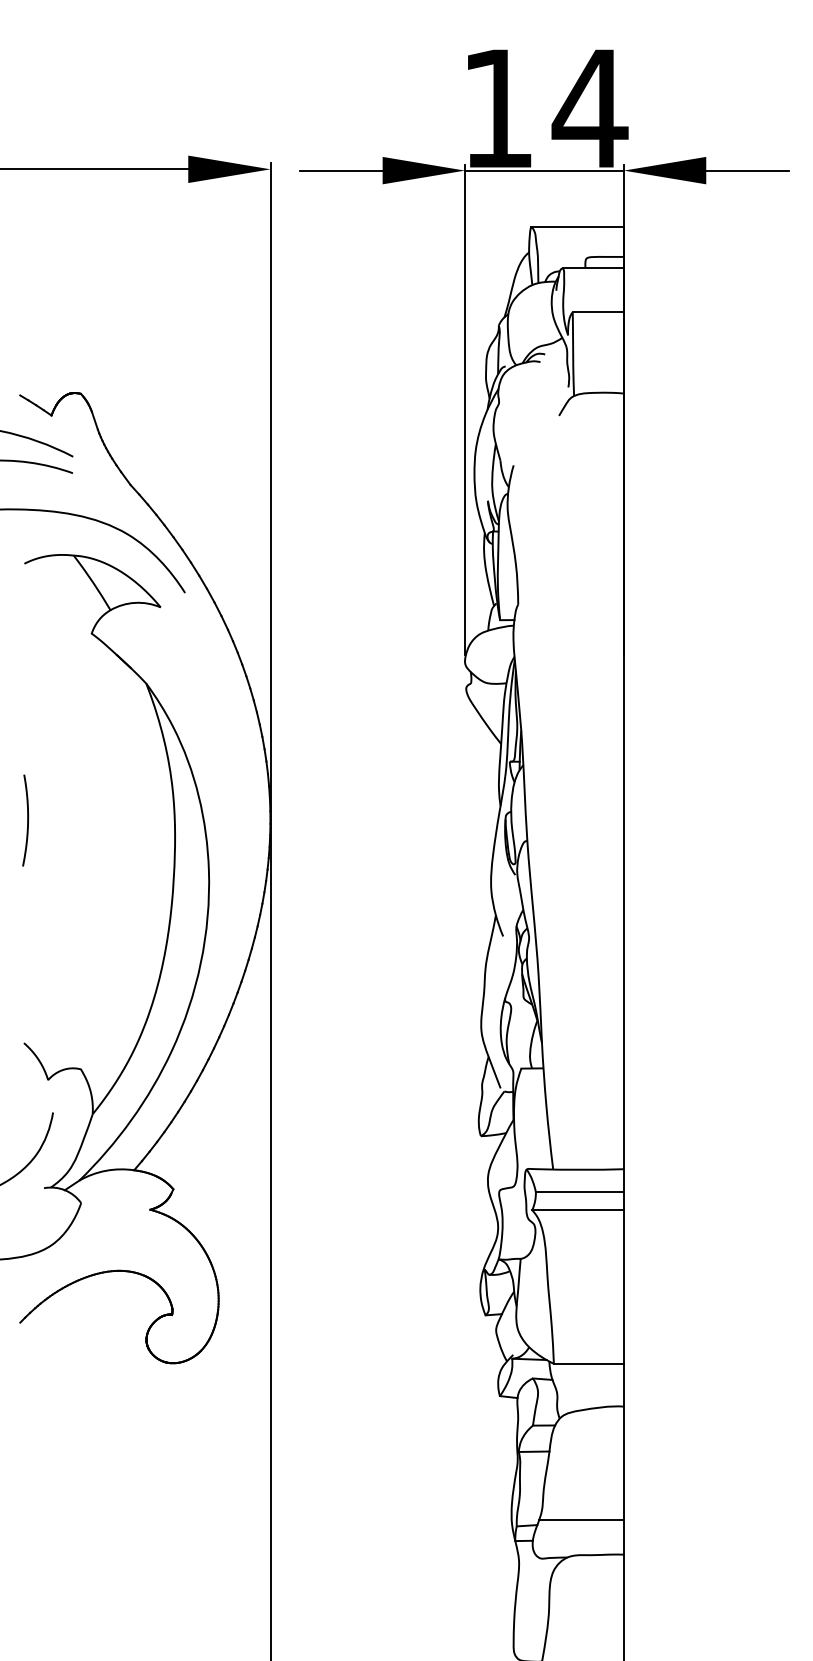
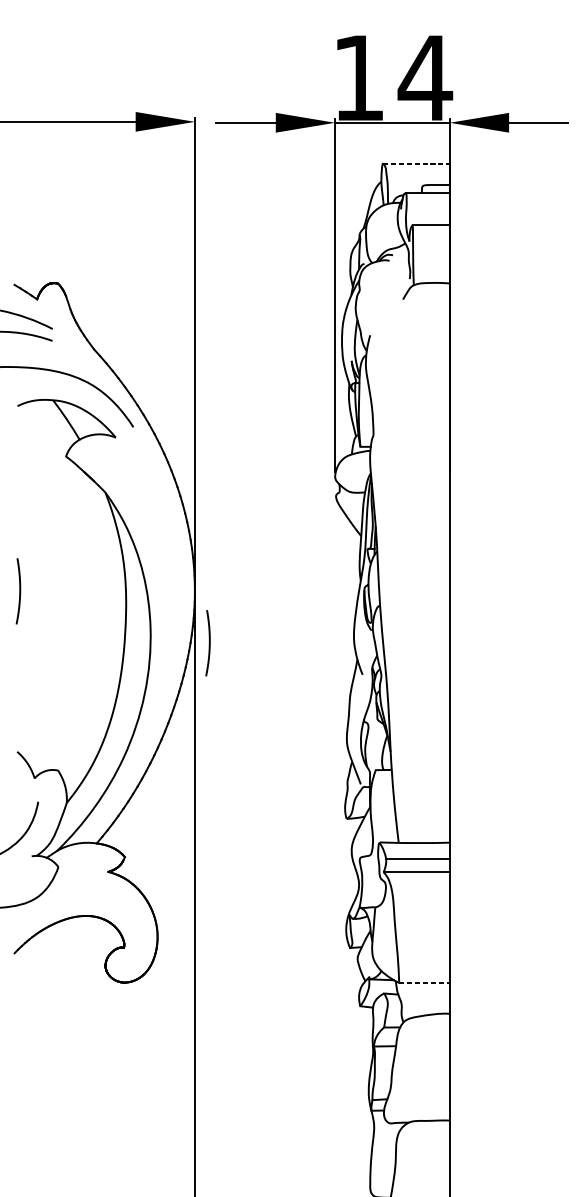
line: (578, 227) -> (416, 163), solid -> dashed
curve: (290, 892) -> (209, 643), added
line: (589, 1363) -> (424, 982), solid -> dashed
line: (581, 1519) -> (419, 1095), removed

